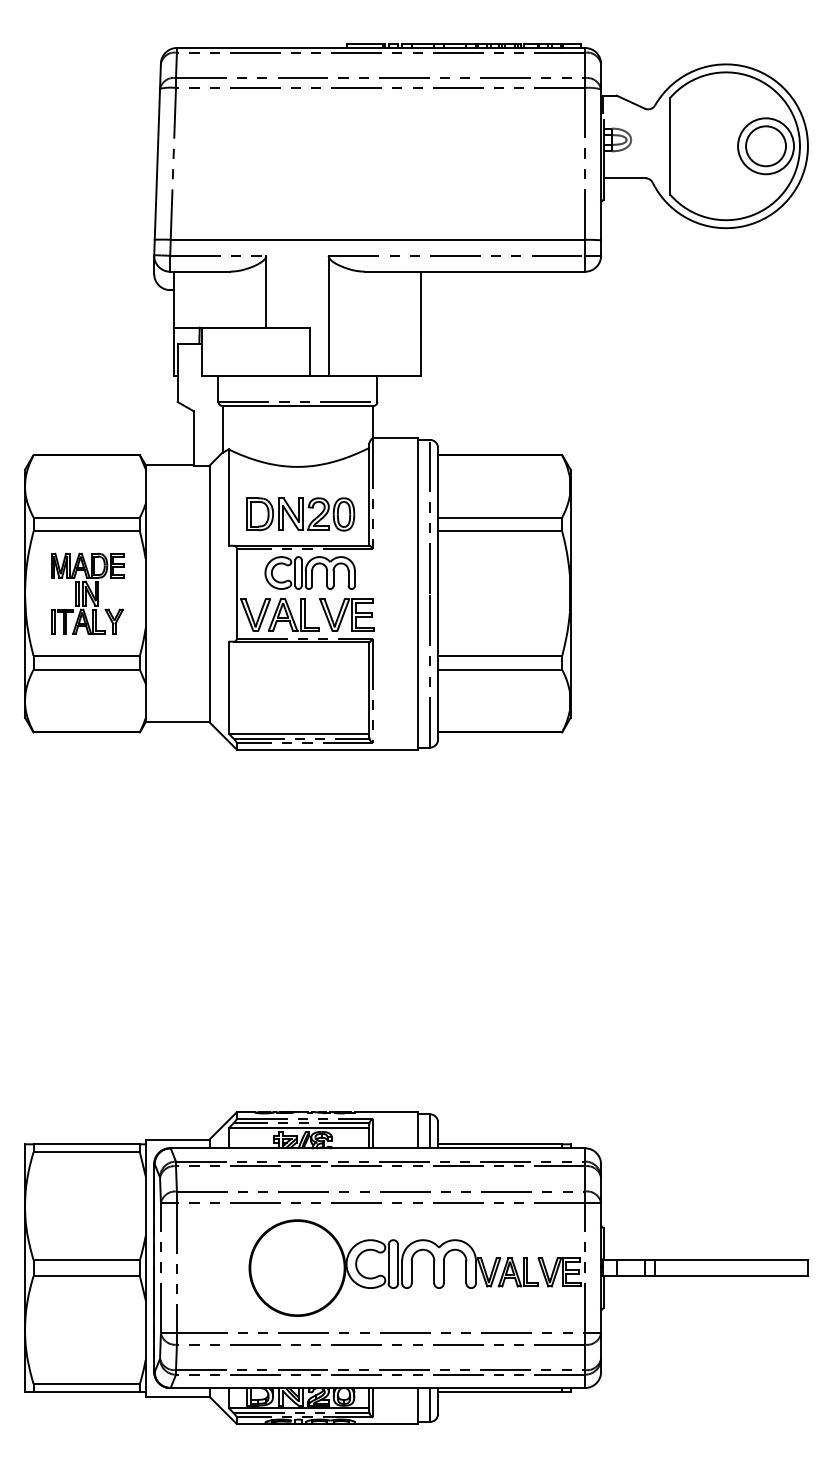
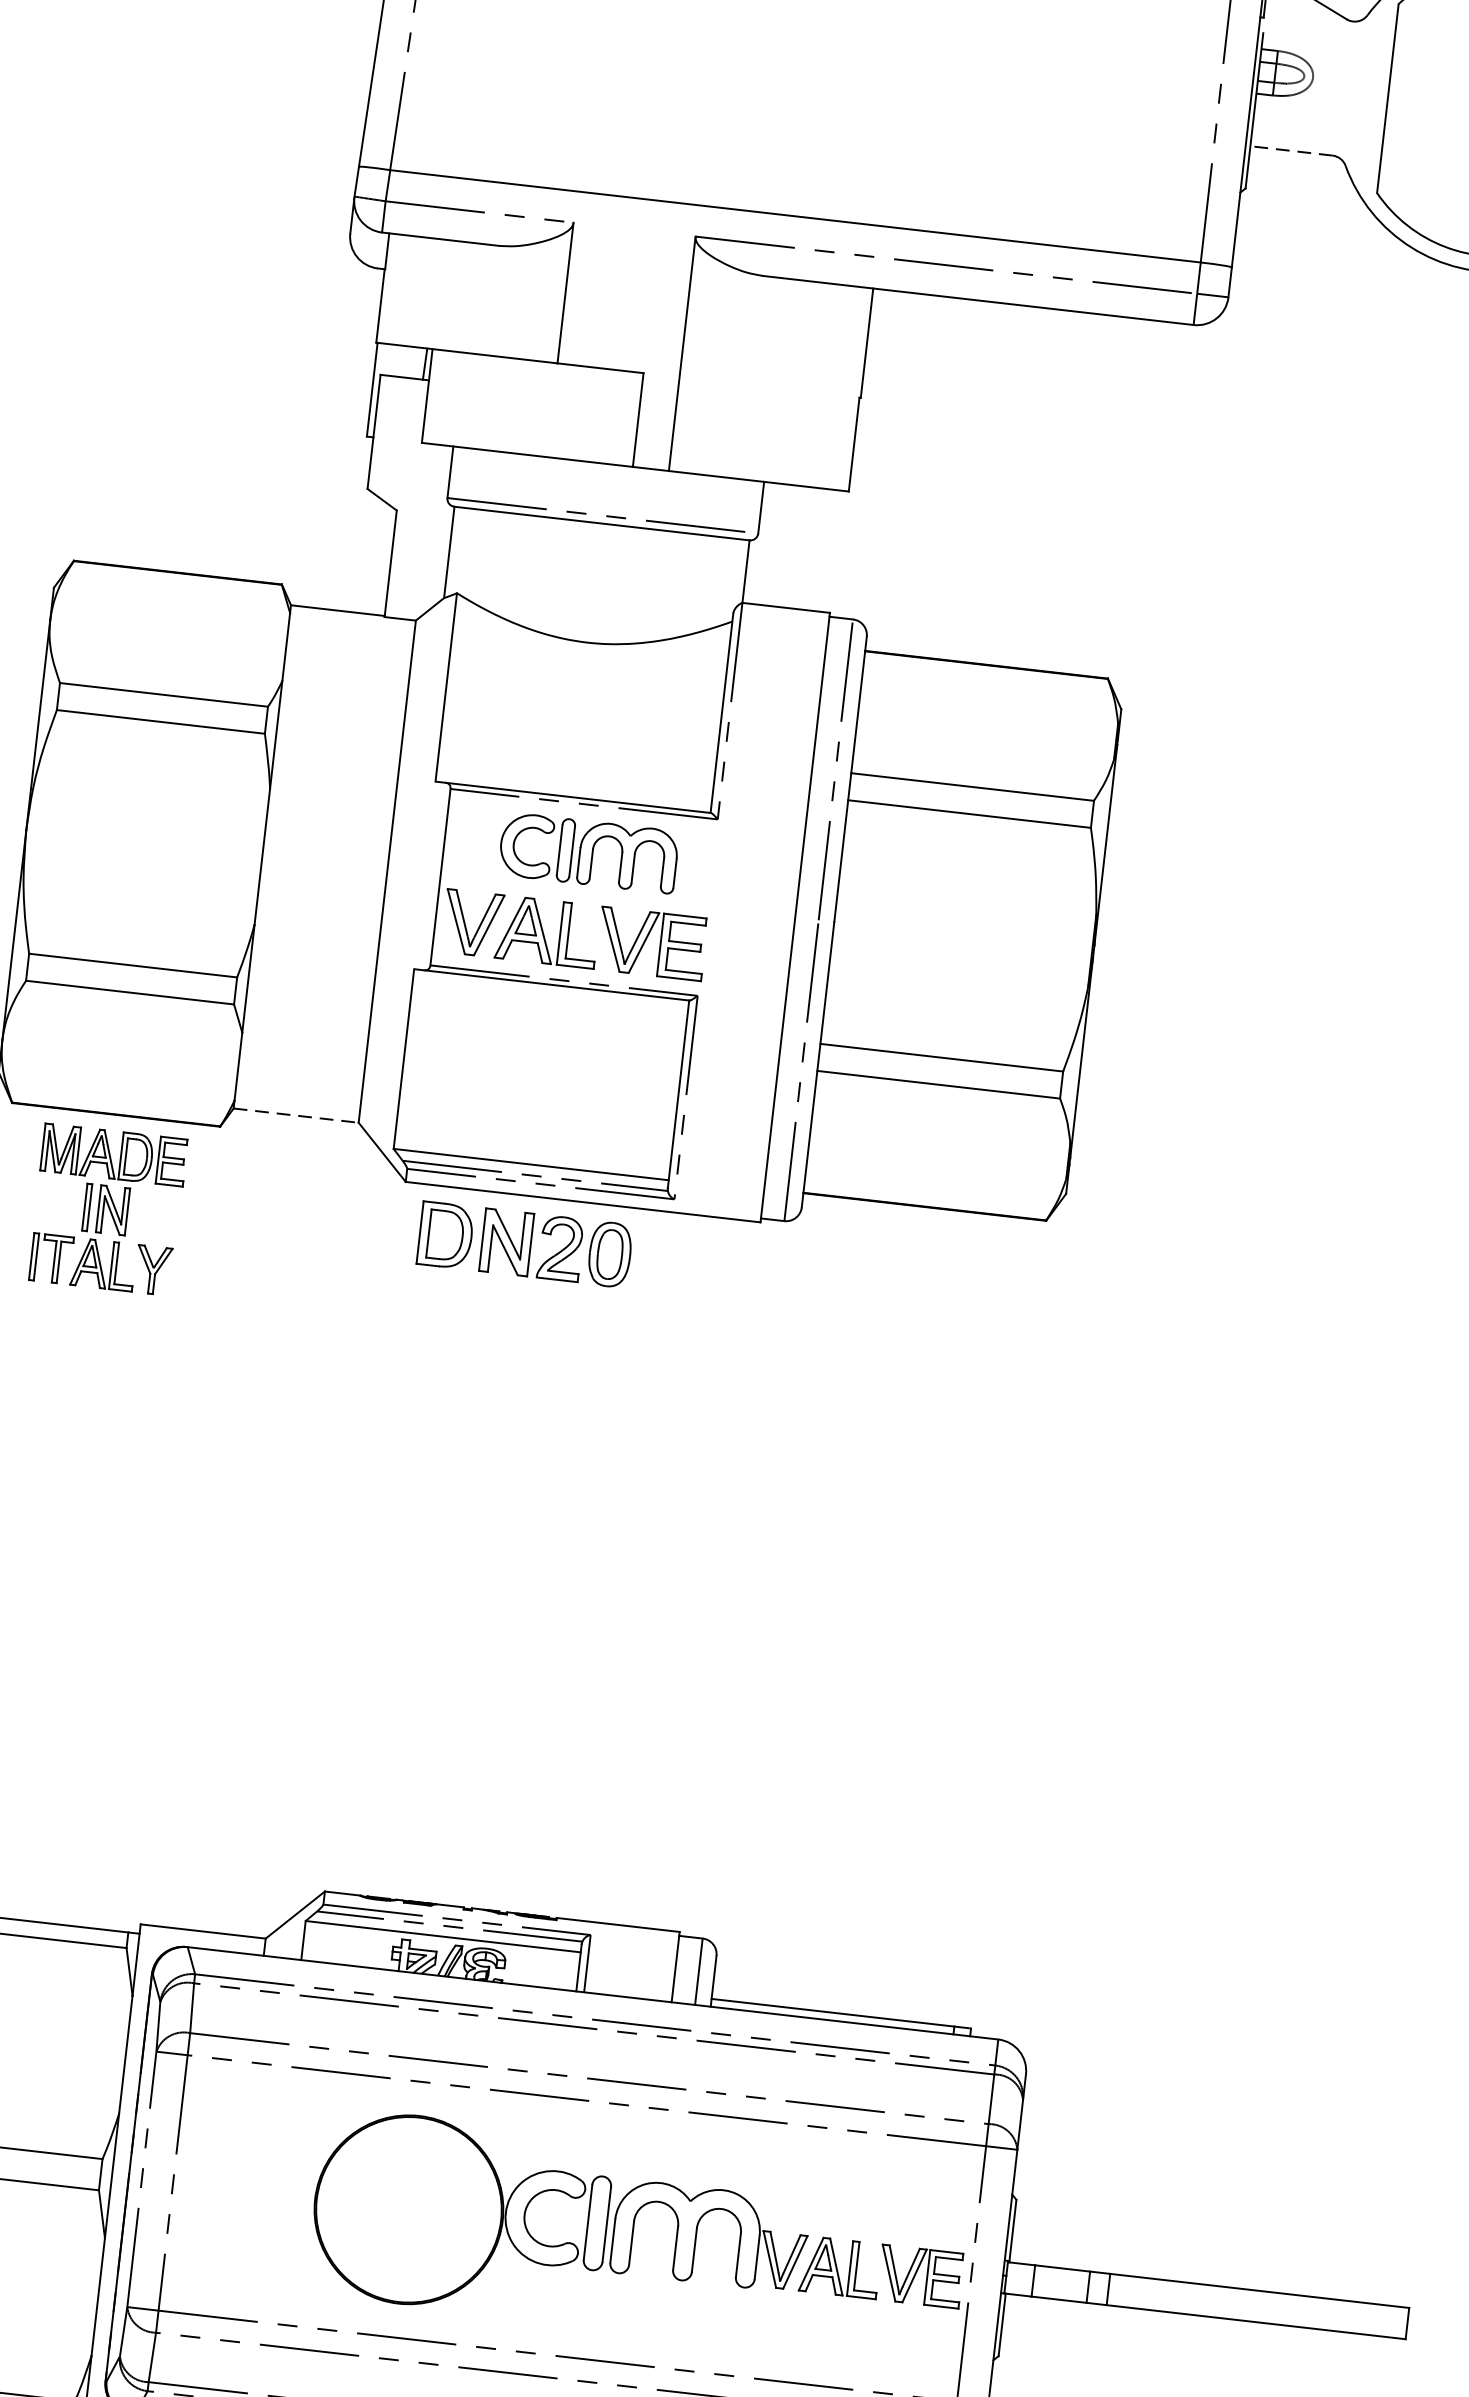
line: (624, 178) -> (1291, 151), solid -> dashed
part: (300, 514) -> (524, 1244), moved
part: (87, 593) -> (106, 1209), moved
line: (177, 722) -> (295, 1115), solid -> dashed

